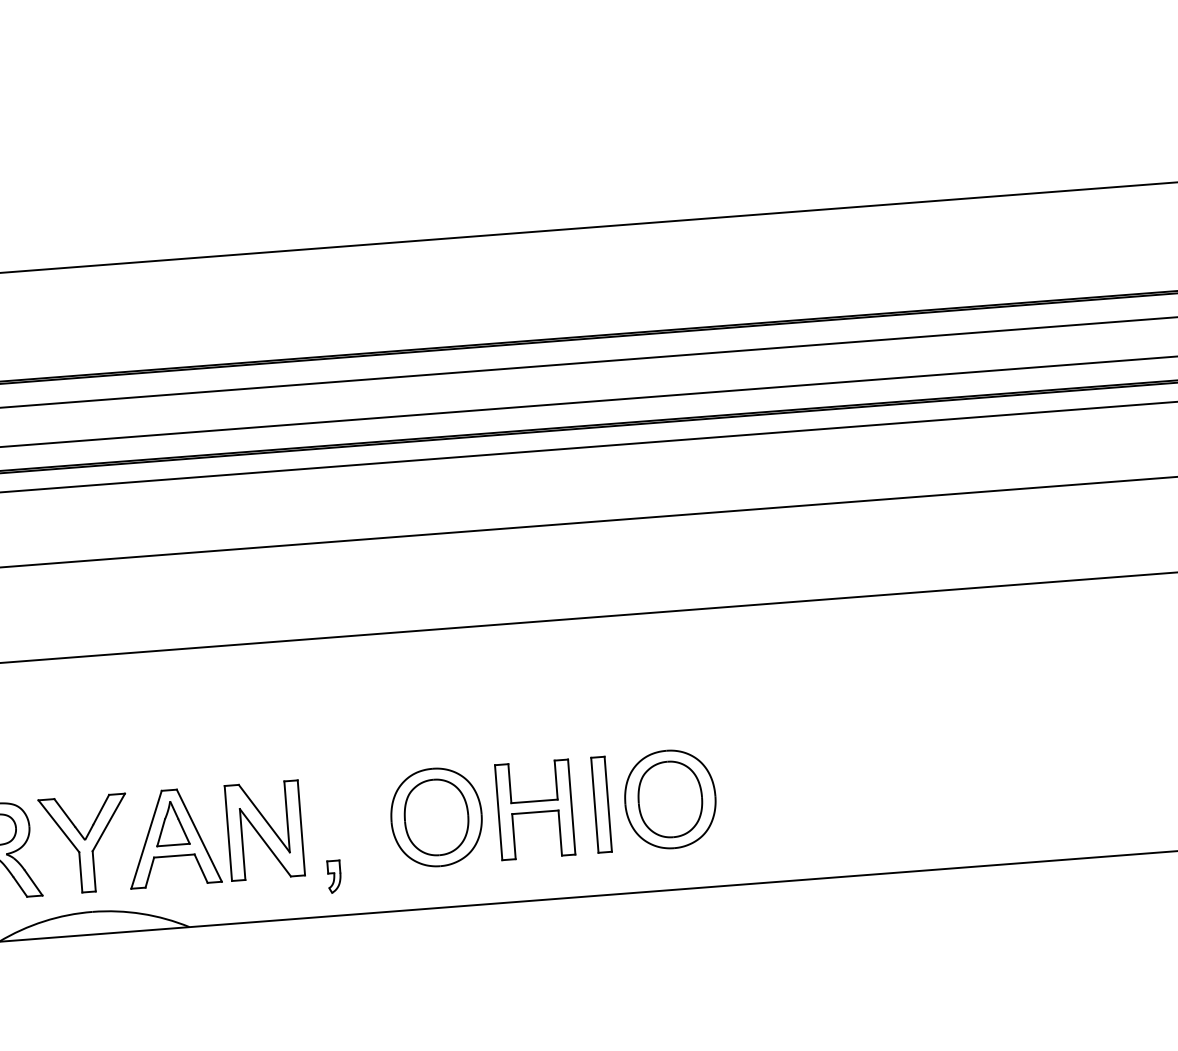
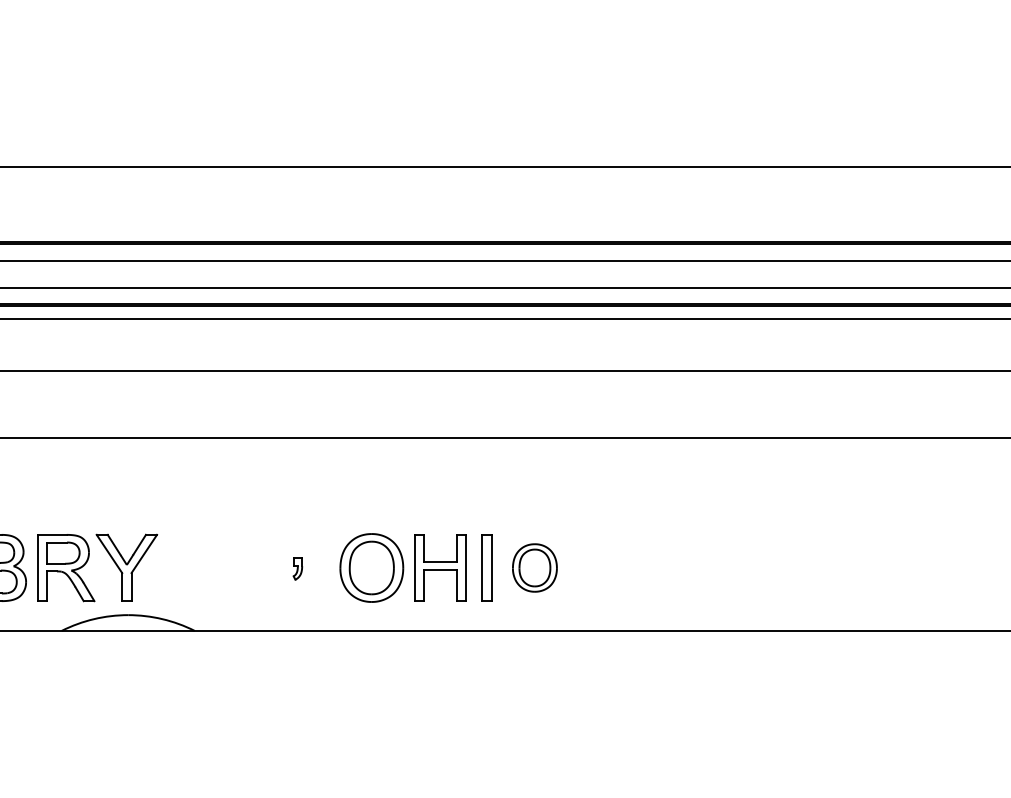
part: (669, 798) -> (534, 567), size x0.7
part: (202, 839) -> (208, 570), removed
part: (333, 876) -> (297, 568), moved

